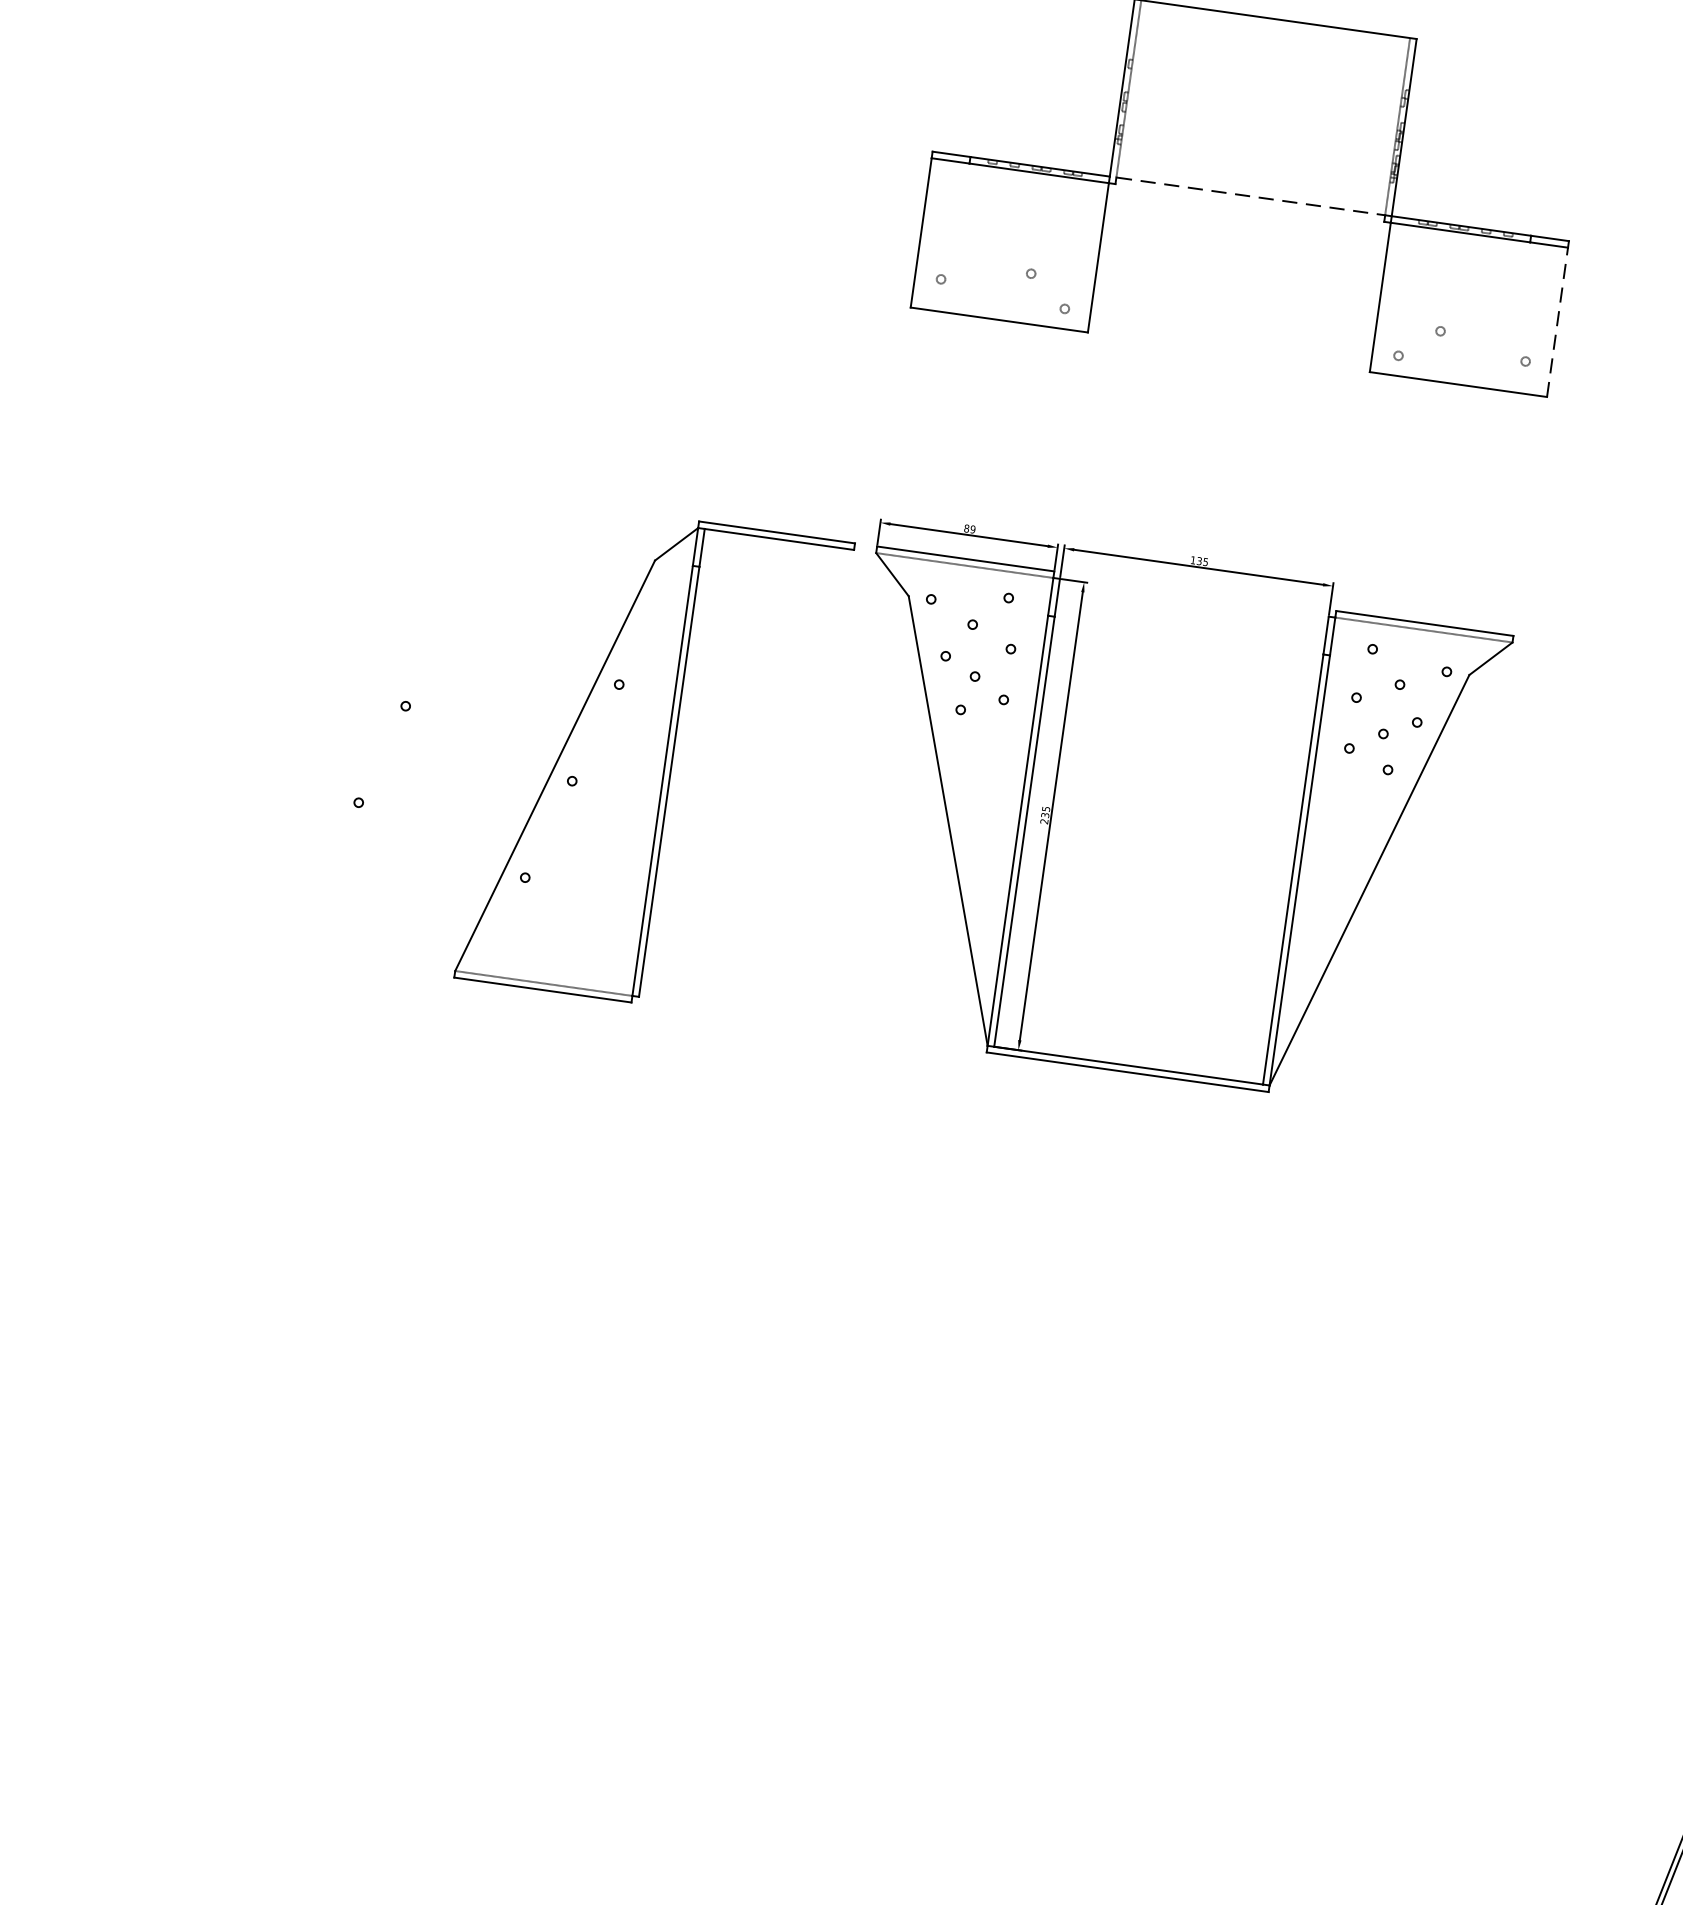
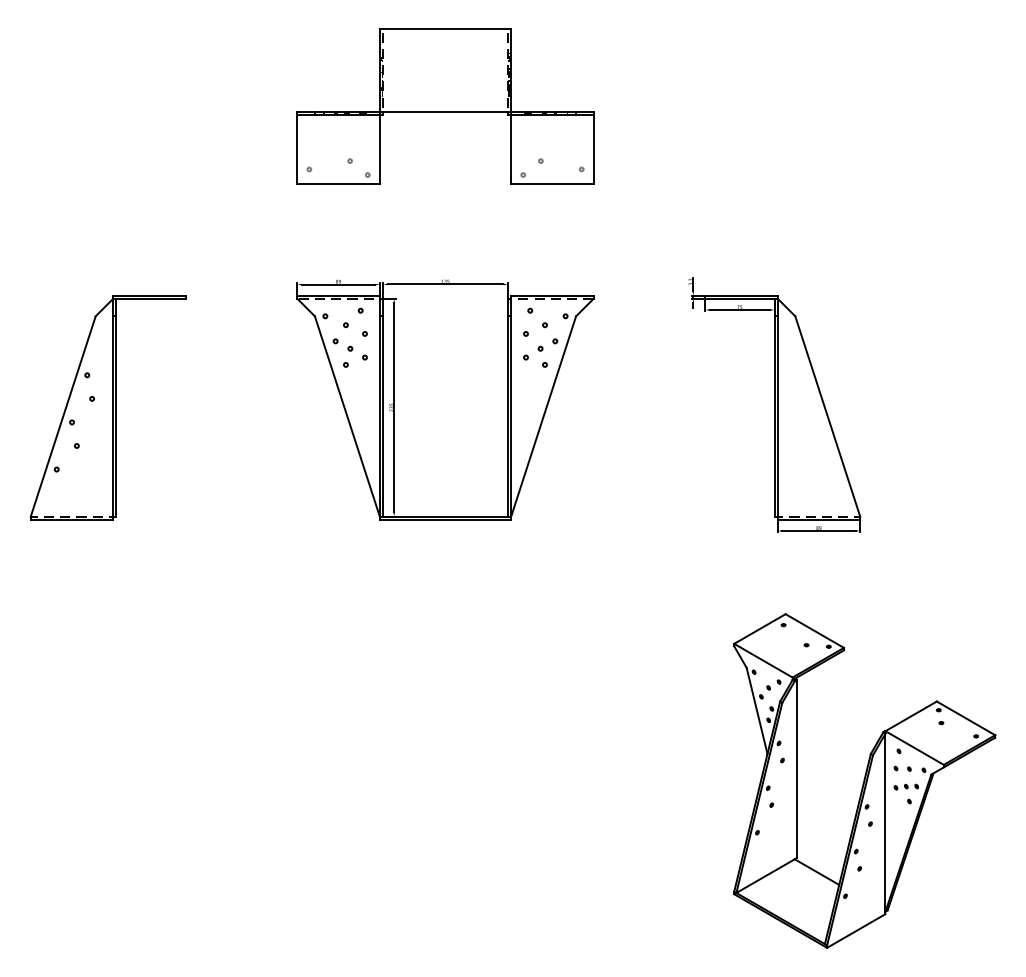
line: (1250, 195) -> (445, 111), dashed -> solid
line: (1557, 322) -> (593, 149), dashed -> solid
part: (652, 759) -> (107, 407), moved

